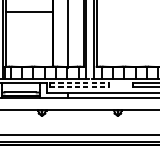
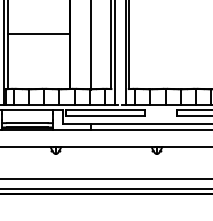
line: (28, 11) -> (38, 33), moved
line: (80, 82) -> (106, 109), dashed -> solid
line: (80, 87) -> (106, 116), dashed -> solid

